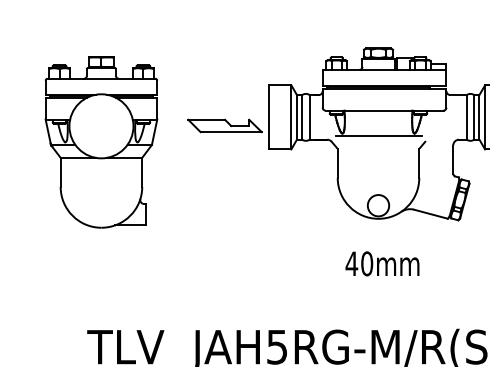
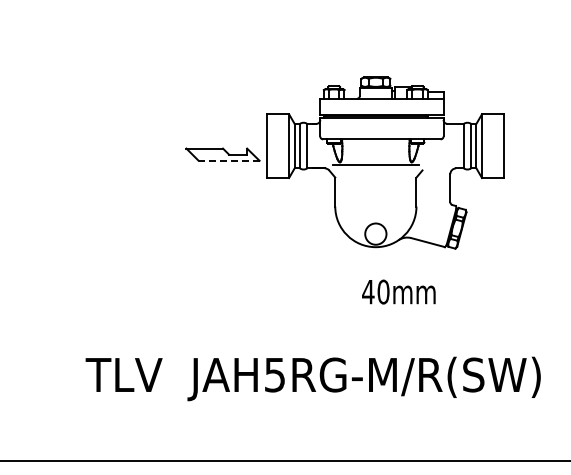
line: (230, 131) -> (228, 160), solid -> dashed
part: (101, 141) -> (99, 170), removed
text: (382, 263) -> (398, 291), moved

